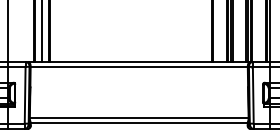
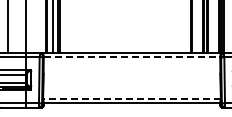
line: (139, 67) -> (132, 57), solid -> dashed
line: (138, 117) -> (131, 98), solid -> dashed

